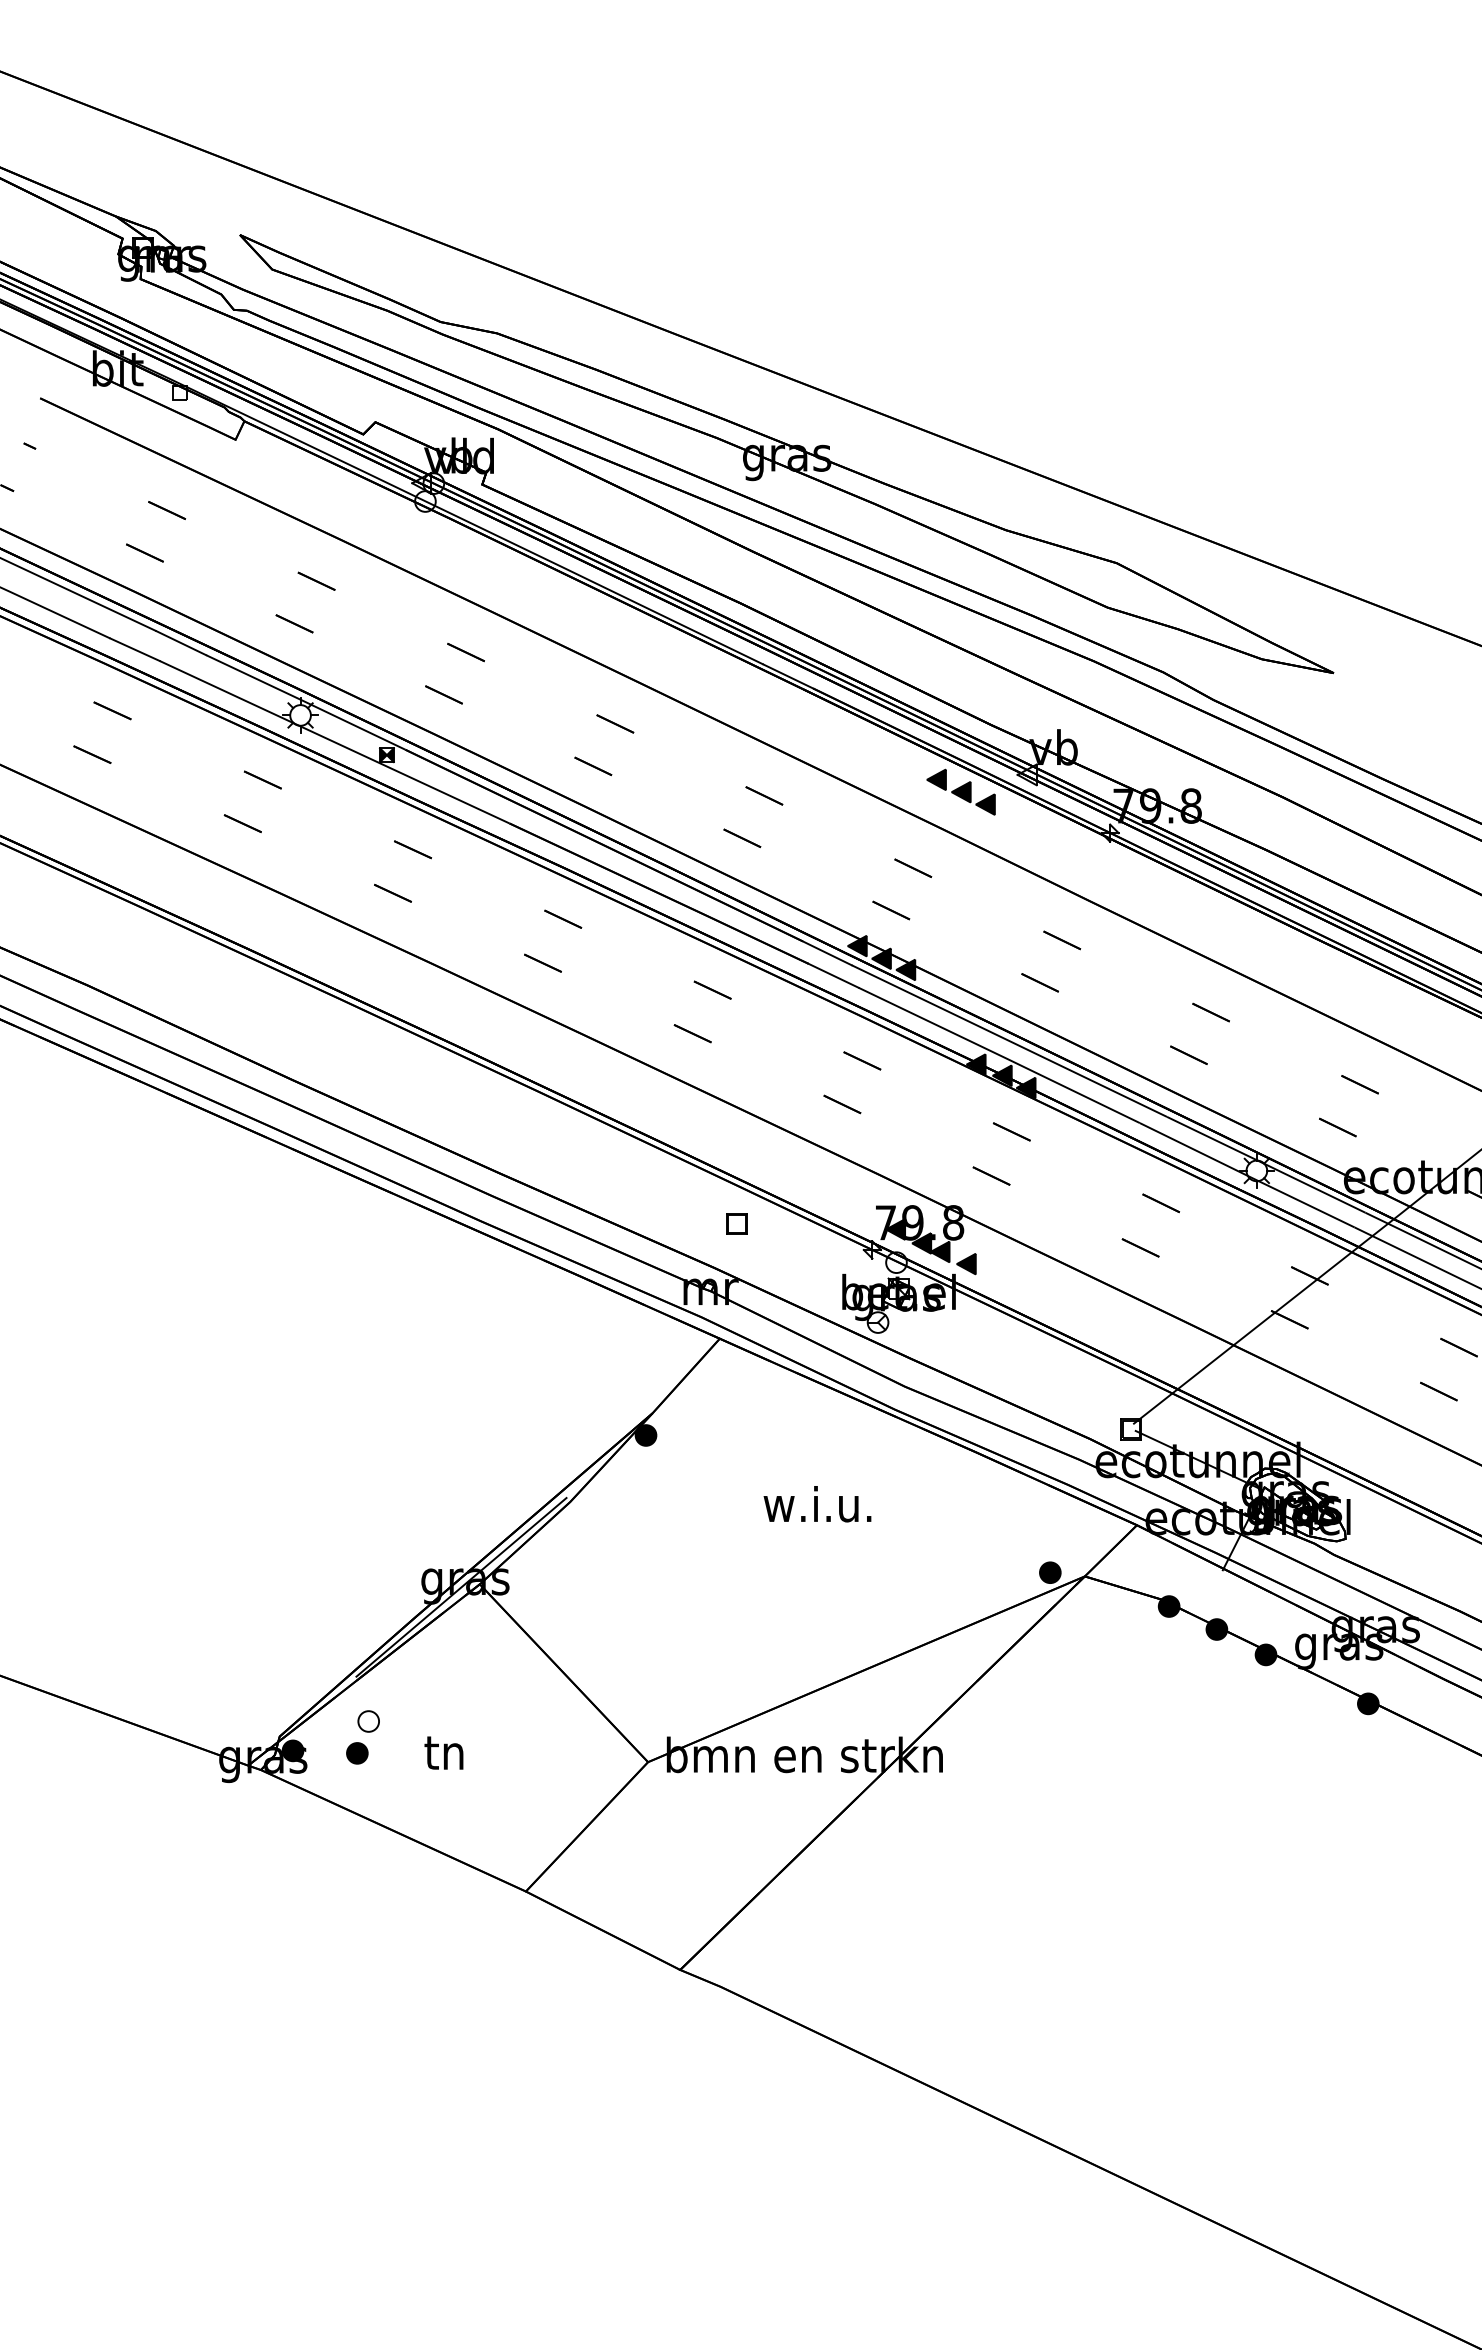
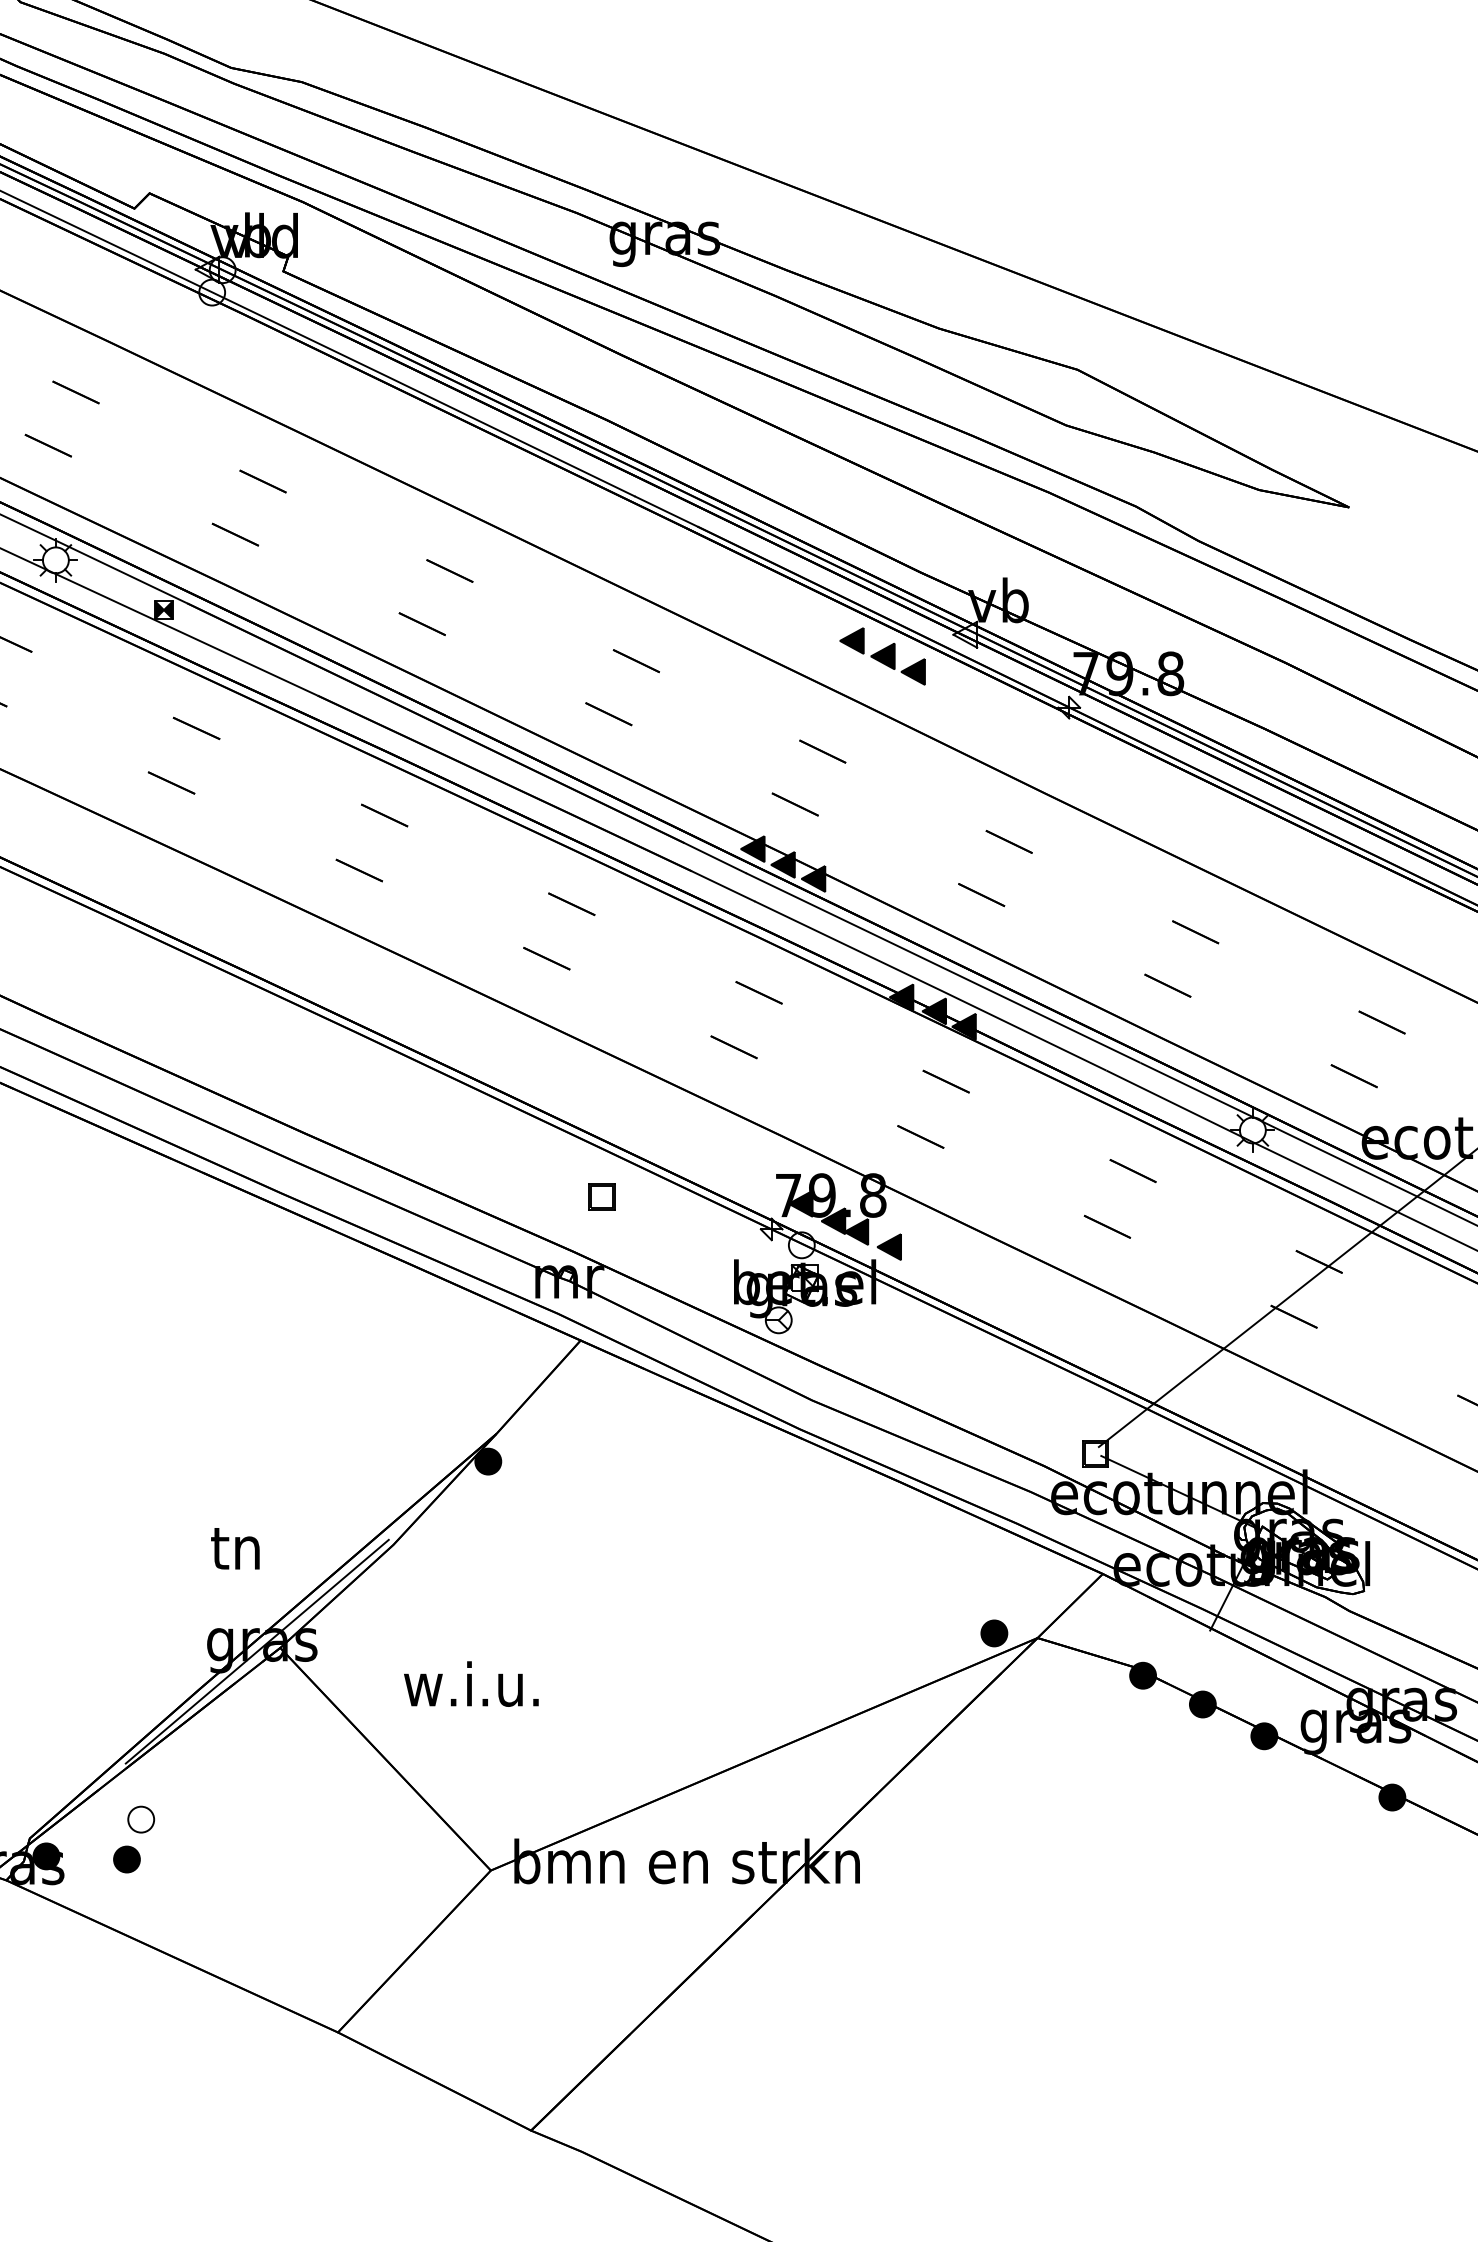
text: (817, 1504) -> (471, 1684), moved
text: (443, 1752) -> (234, 1548), moved

